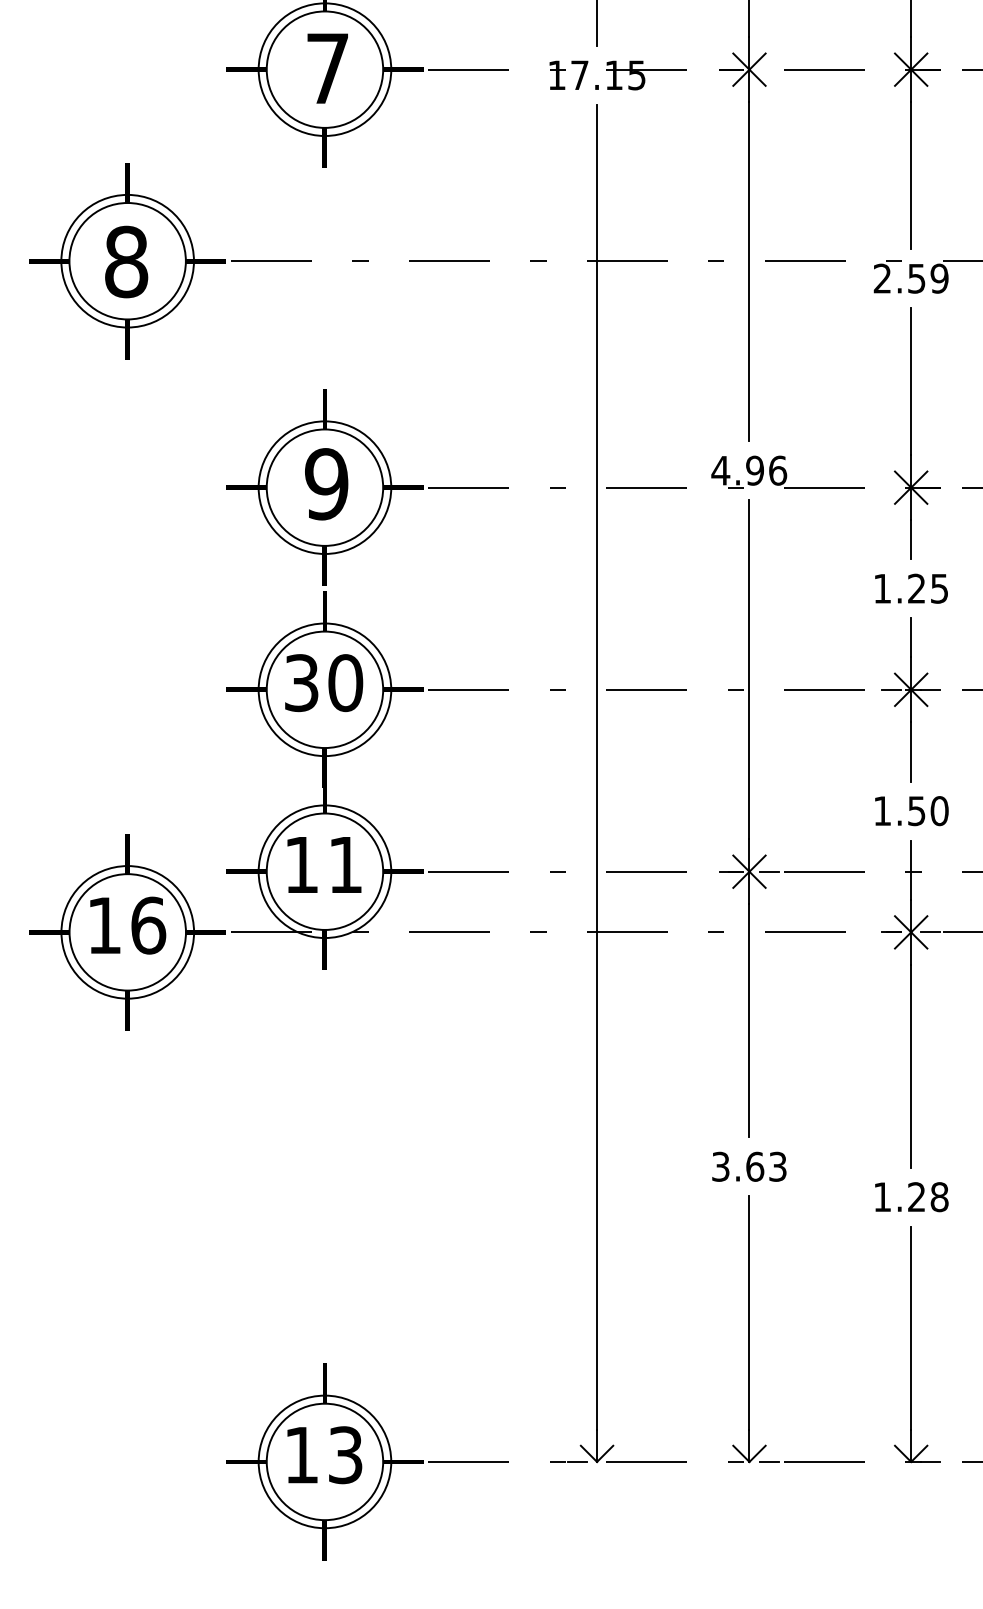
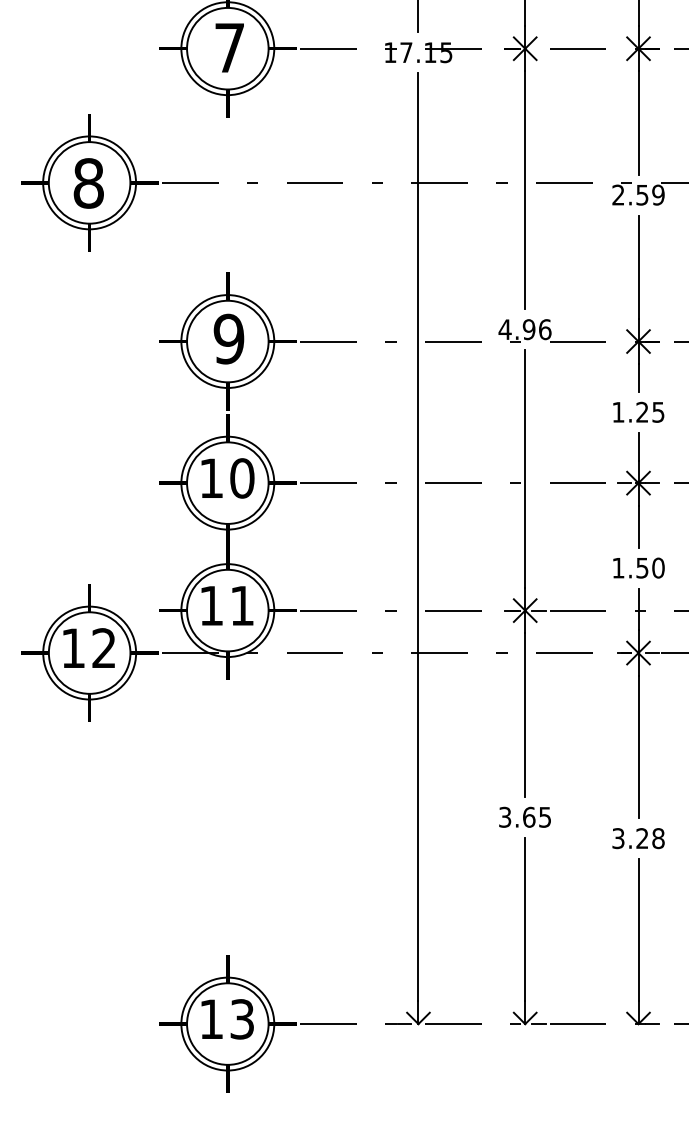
text: (301, 683) -> (211, 478), 30 -> 10
text: (148, 925) -> (104, 648), 16 -> 12
text: (778, 1165) -> (545, 816), 3.63 -> 3.65
text: (882, 1197) -> (618, 838), 1.28 -> 3.28

